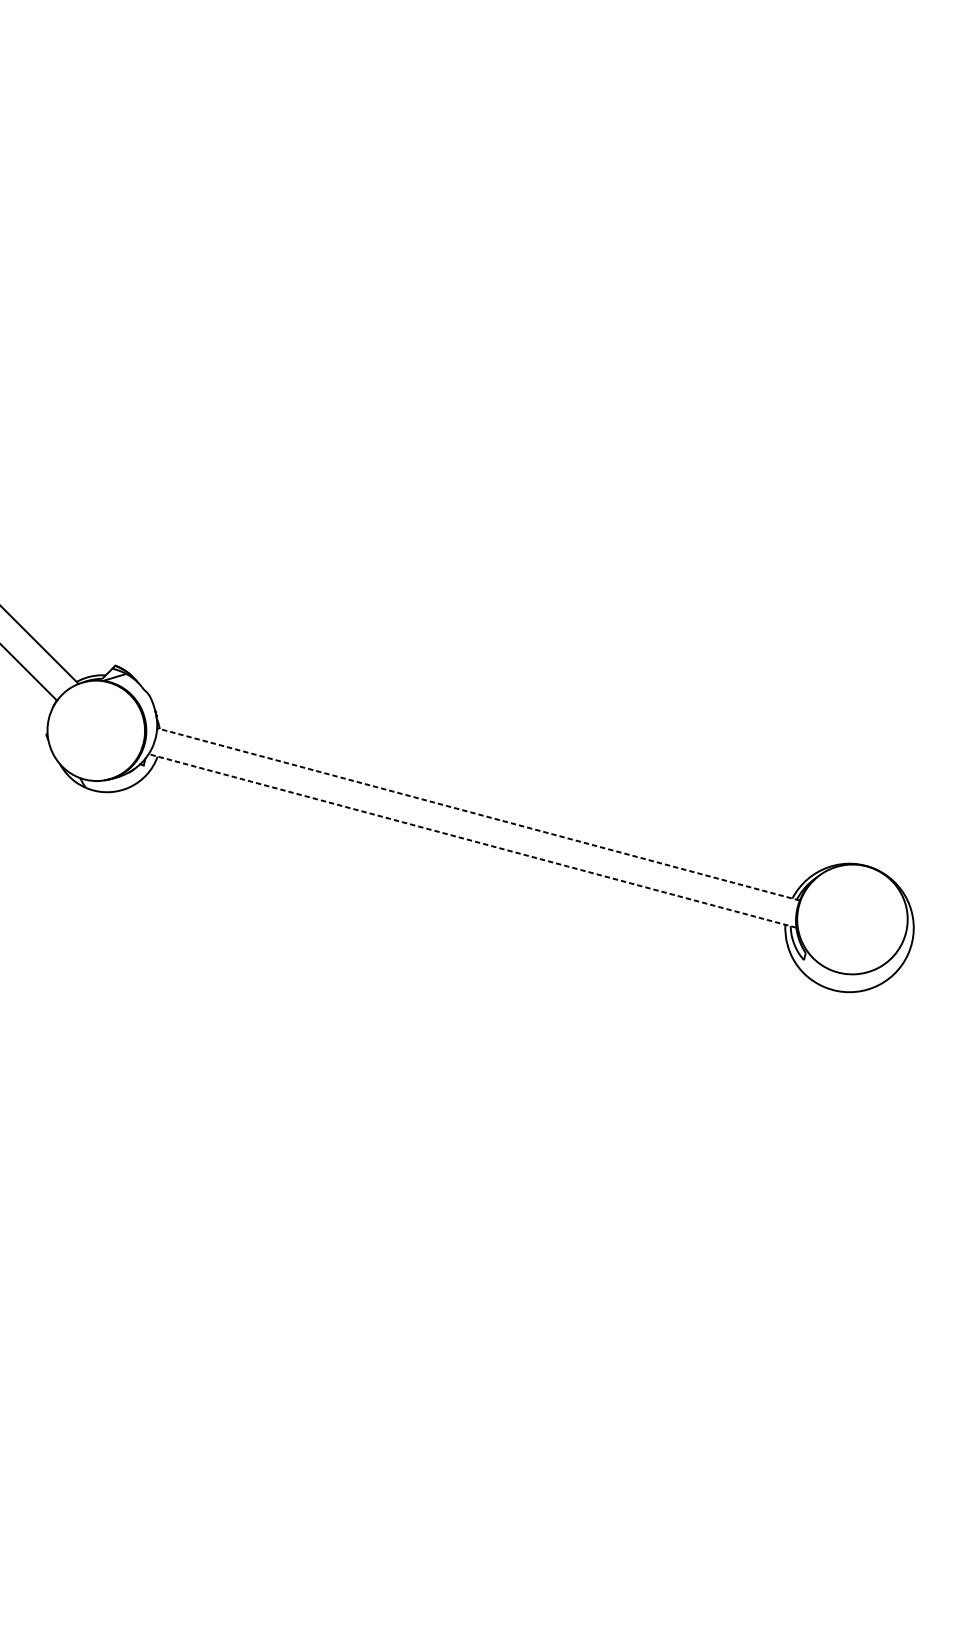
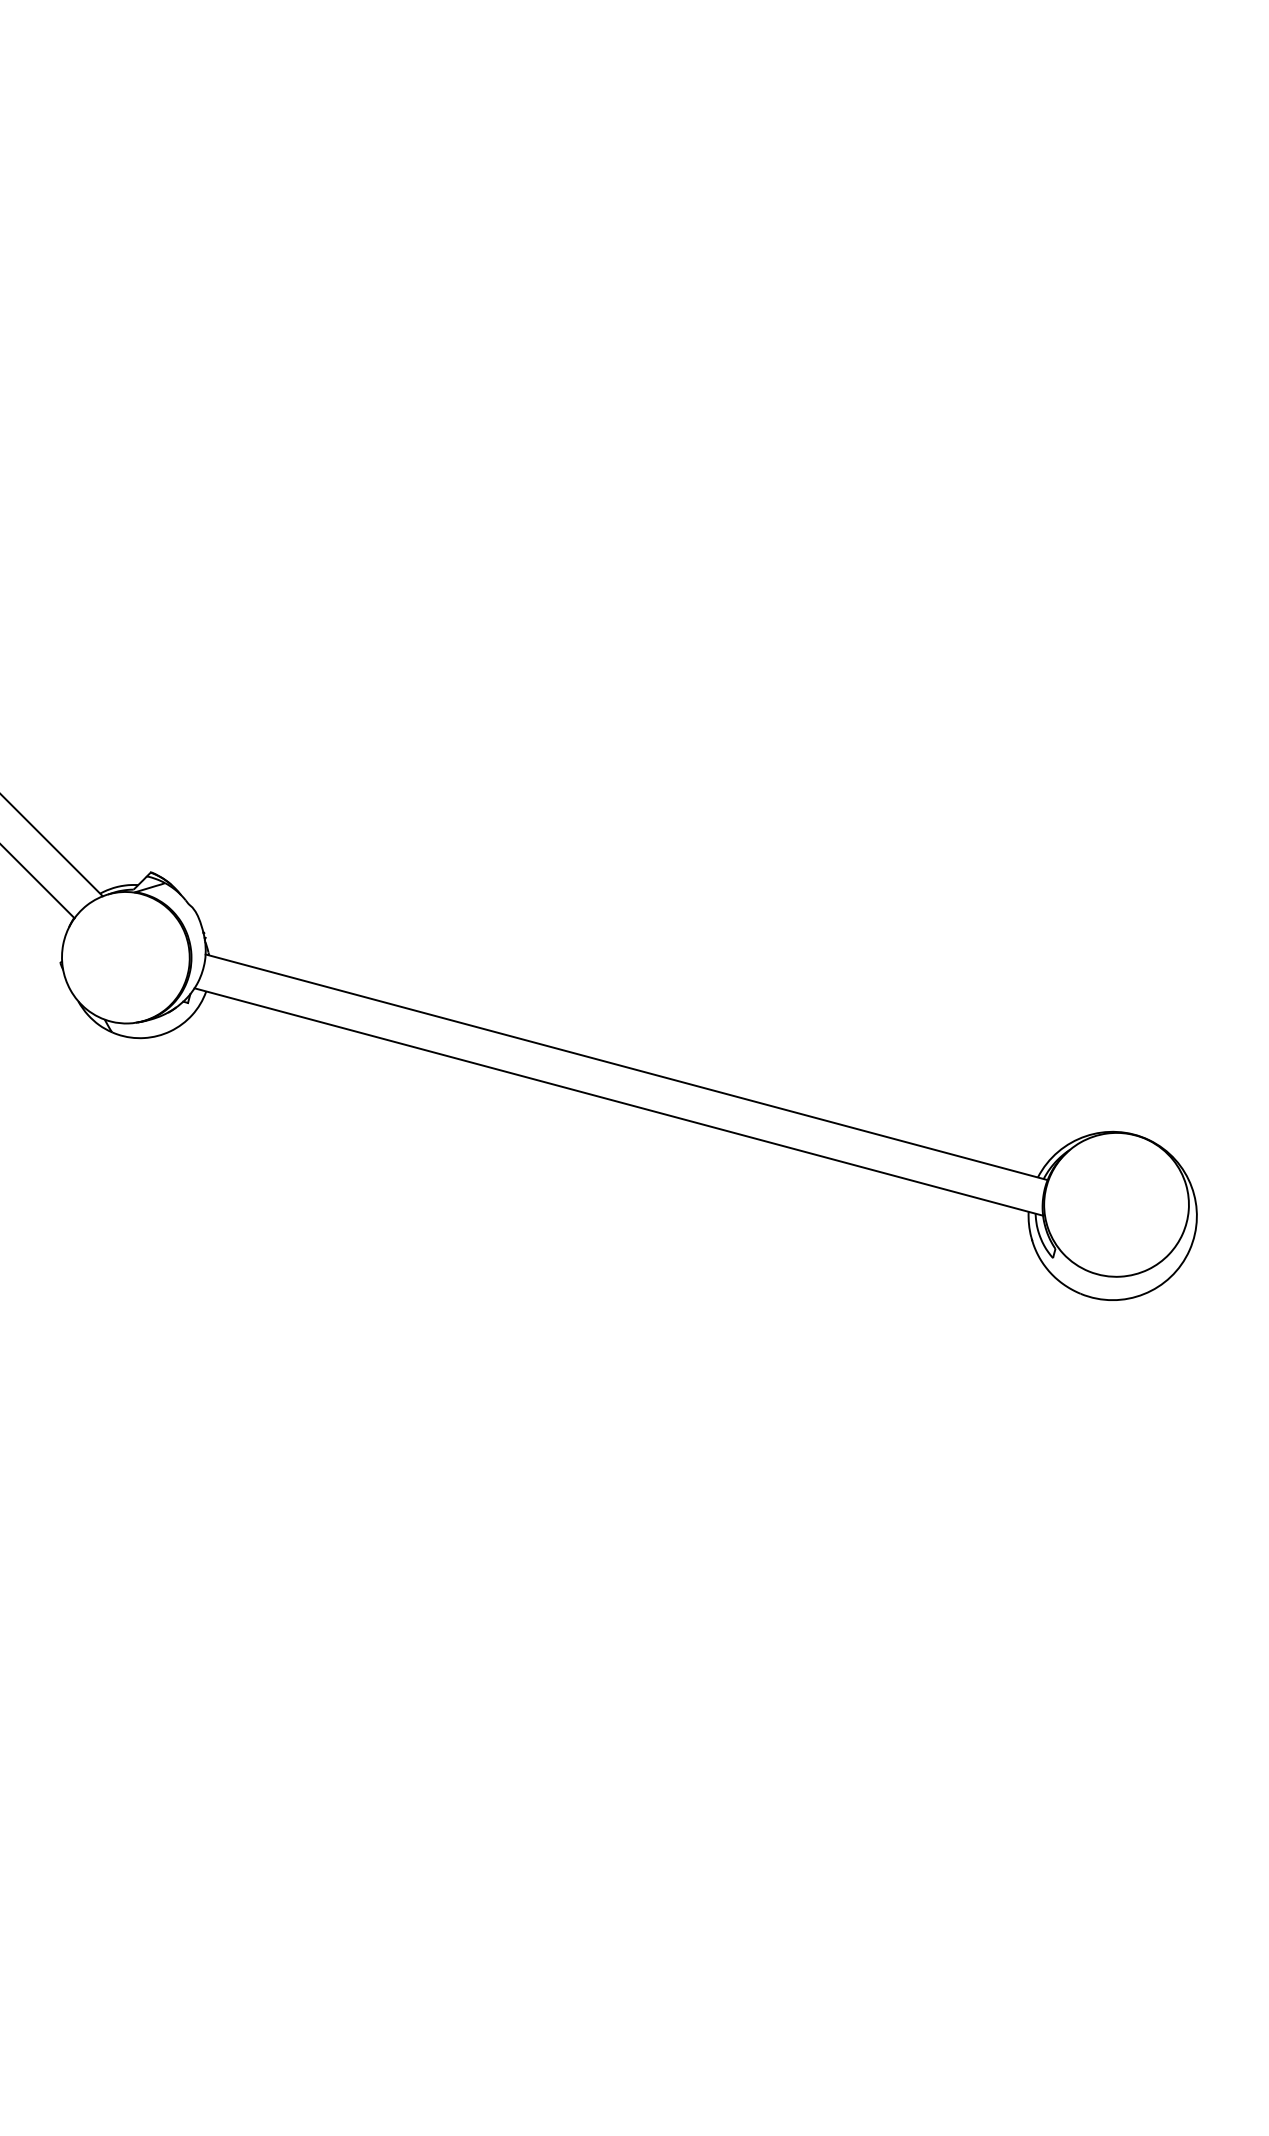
line: (478, 814) -> (626, 1067), dashed -> solid
line: (472, 840) -> (618, 1101), dashed -> solid

